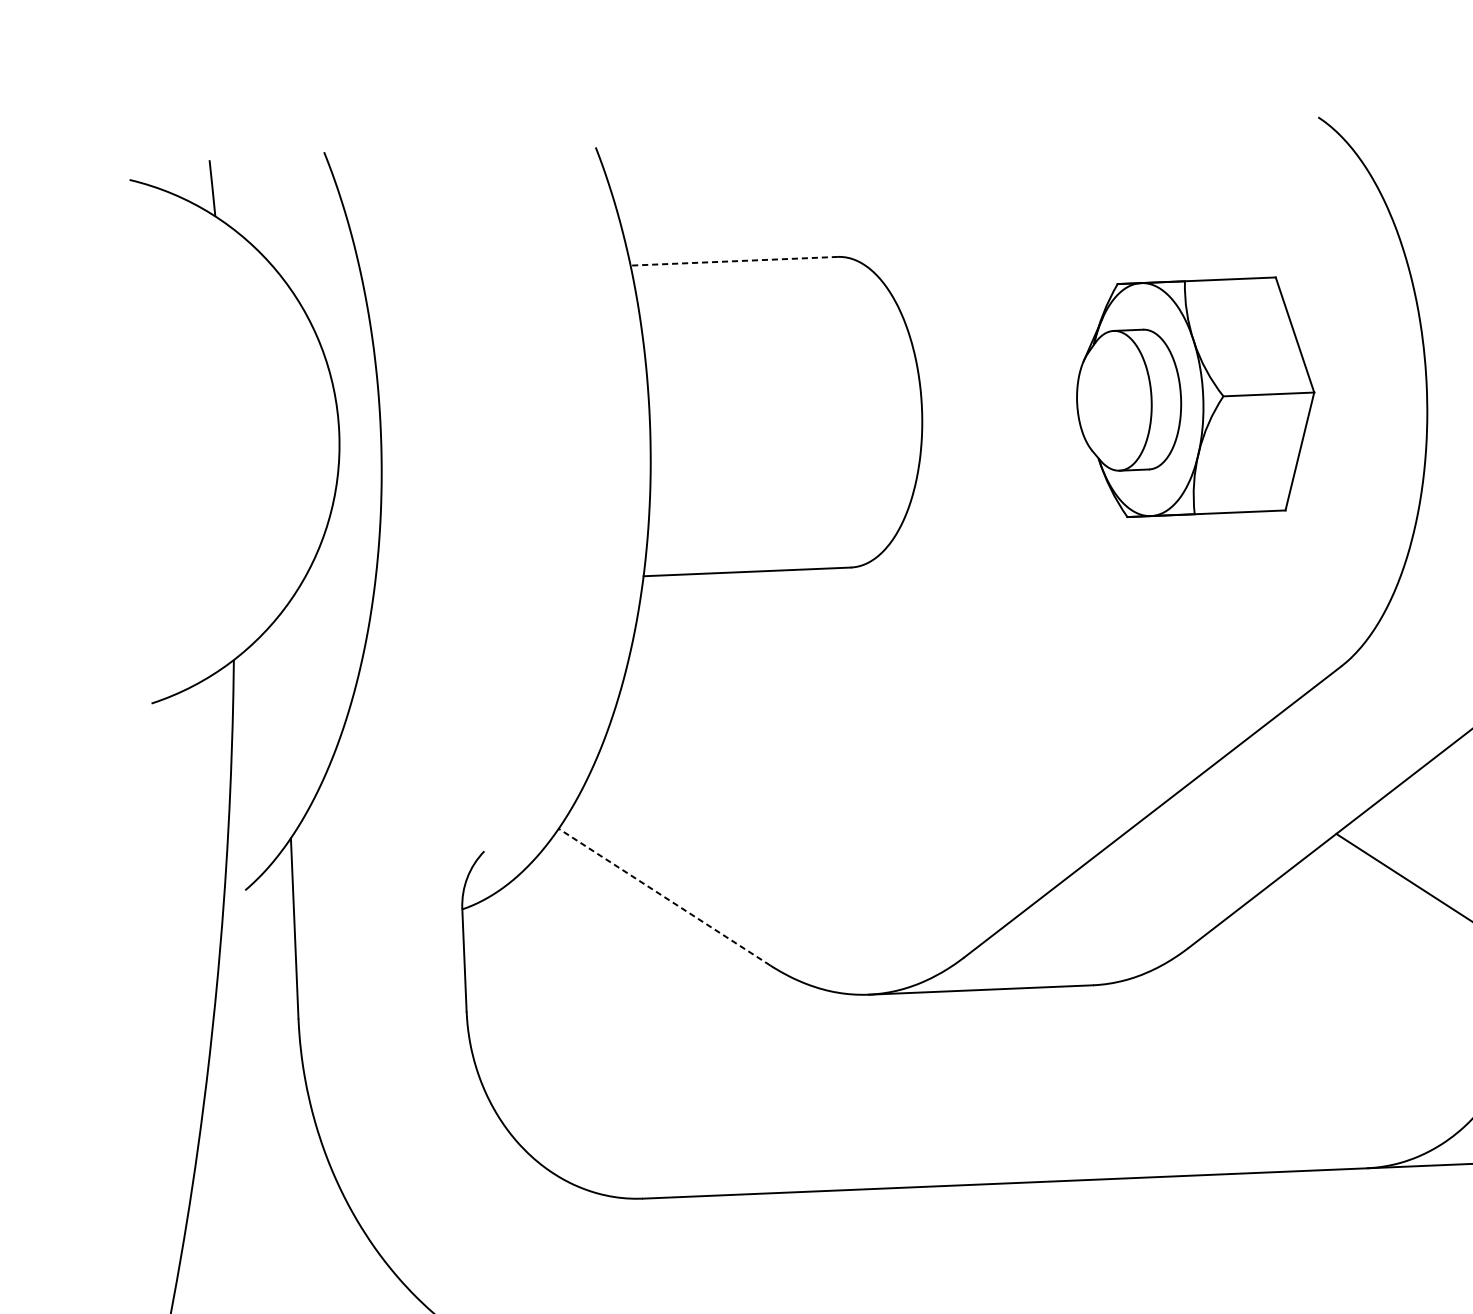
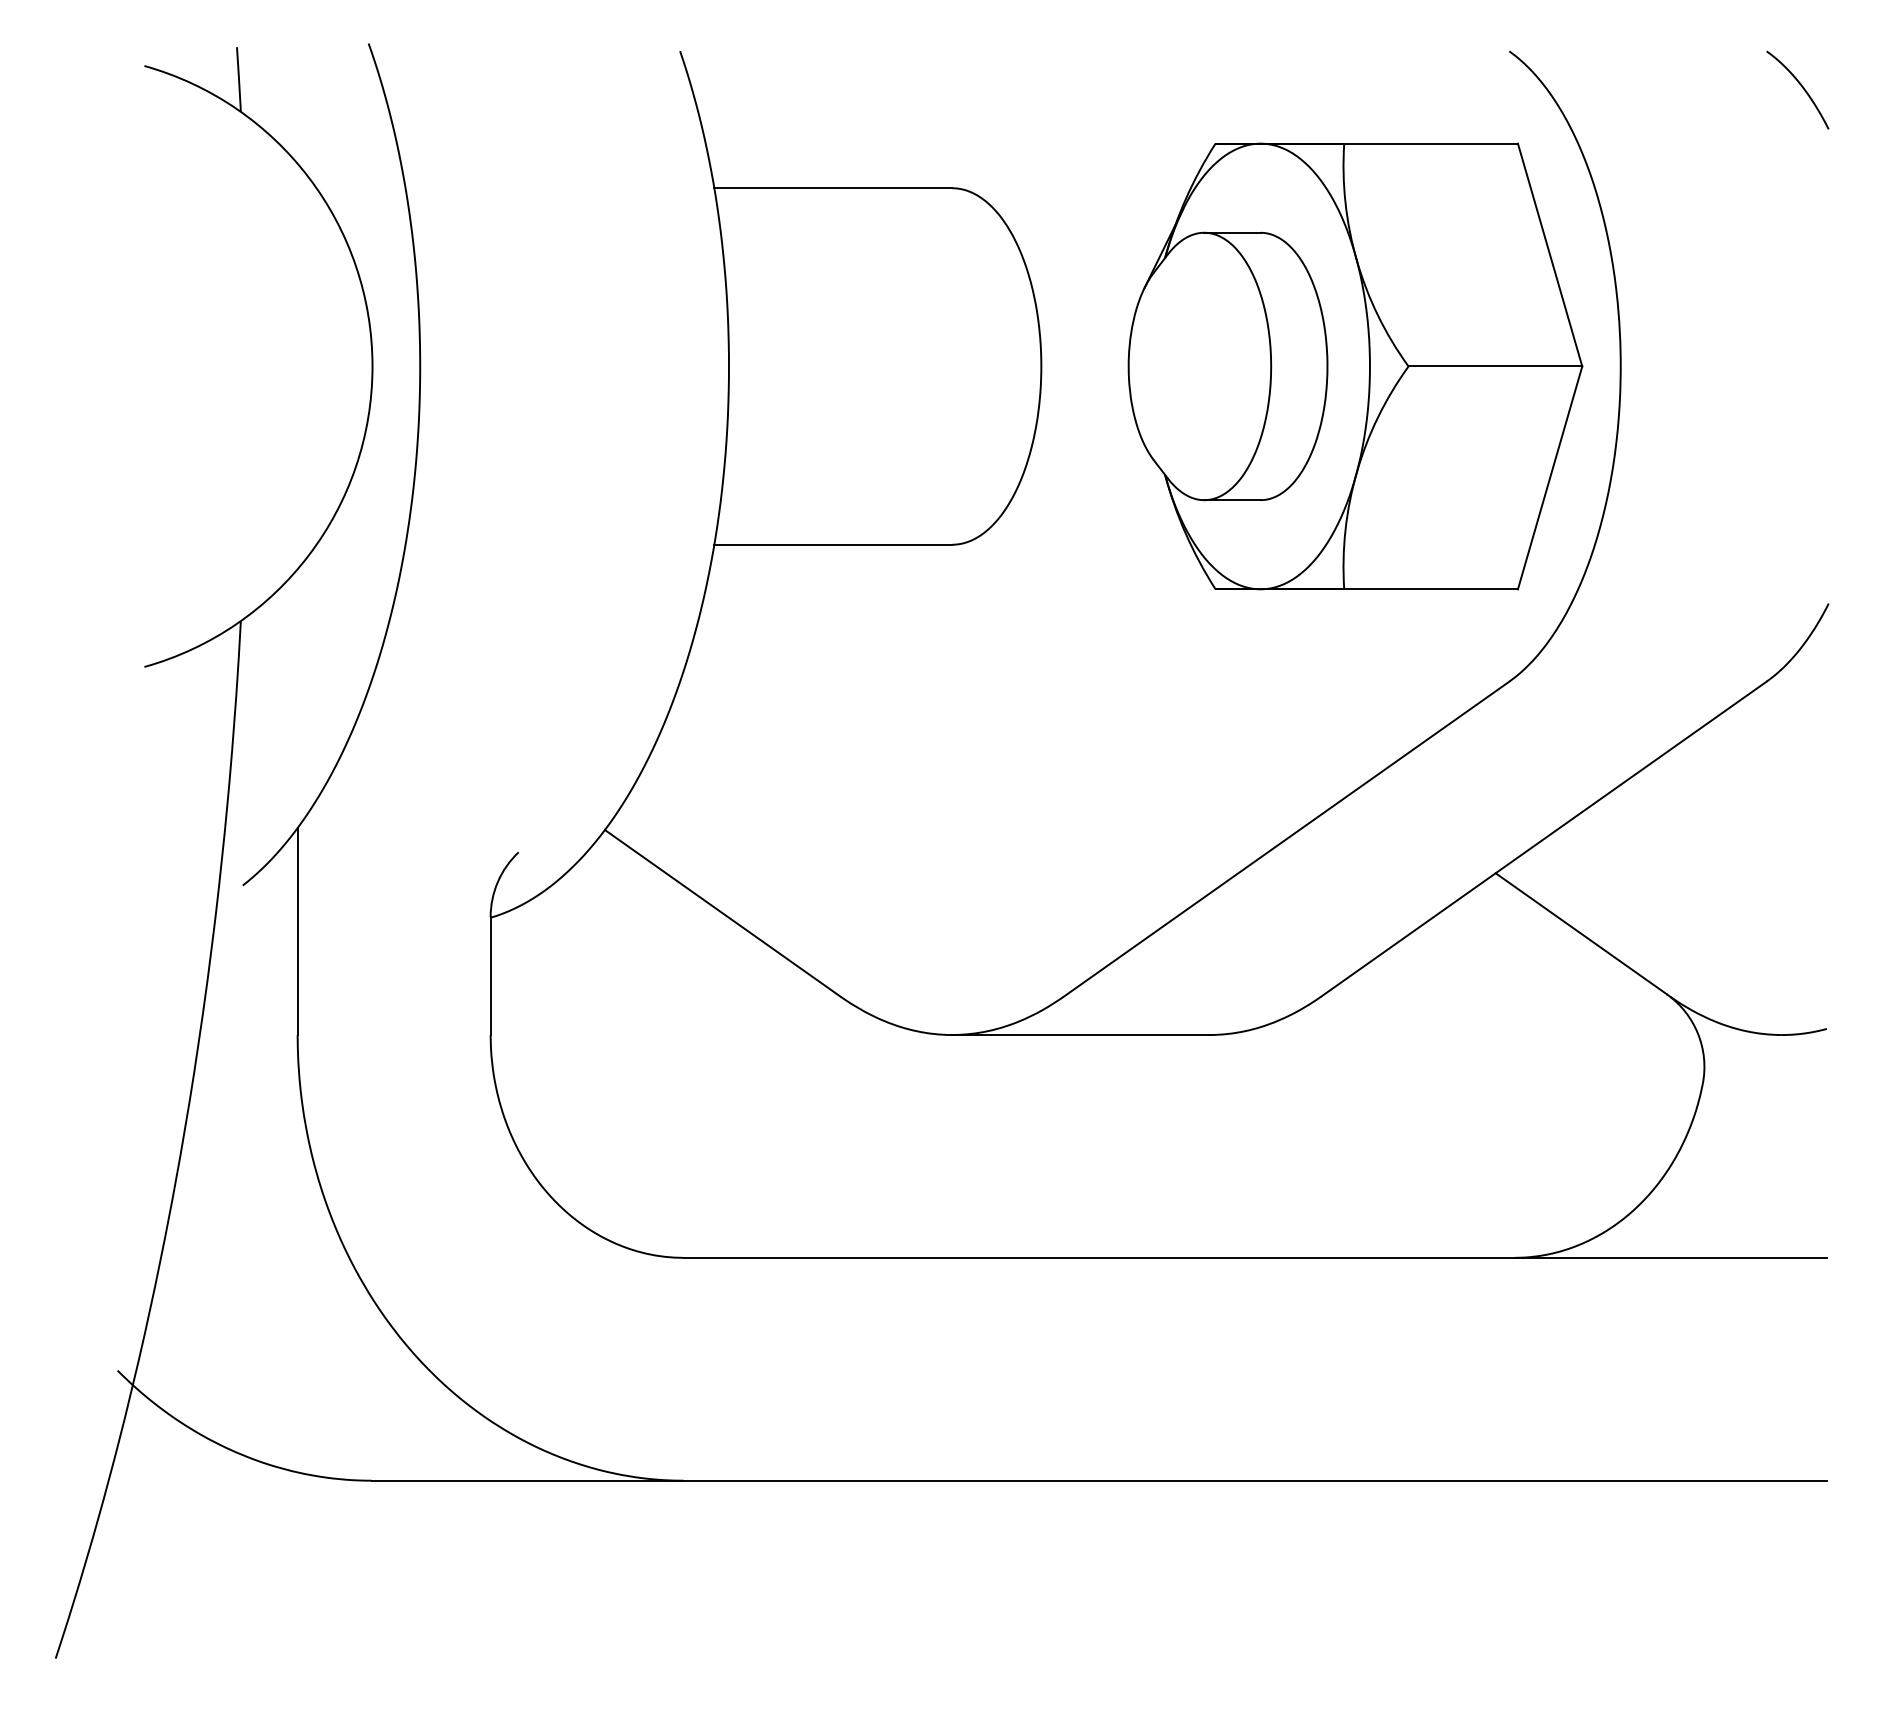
line: (734, 261) -> (833, 188), dashed -> solid
part: (1195, 397) -> (1355, 366), size x1.67
line: (664, 897) -> (722, 913), dashed -> solid

